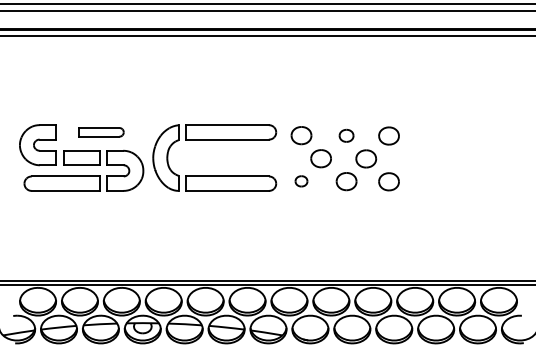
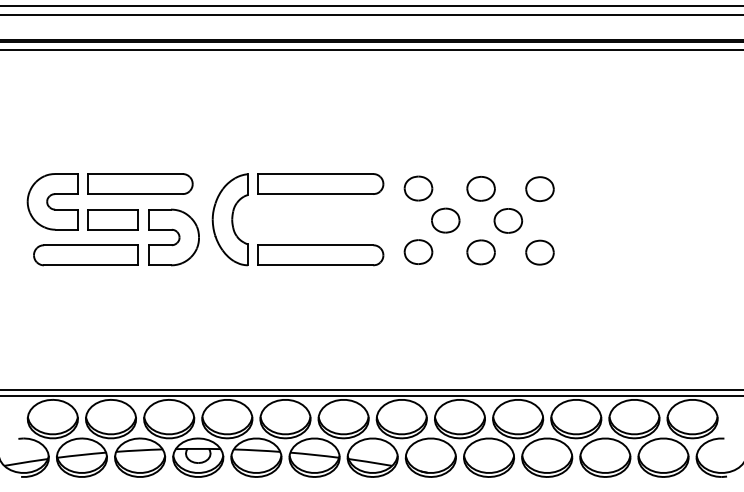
part: (101, 131) -> (140, 183), size x1.67
part: (346, 135) -> (480, 188), size x1.43
part: (301, 180) -> (418, 251), size x1.67

